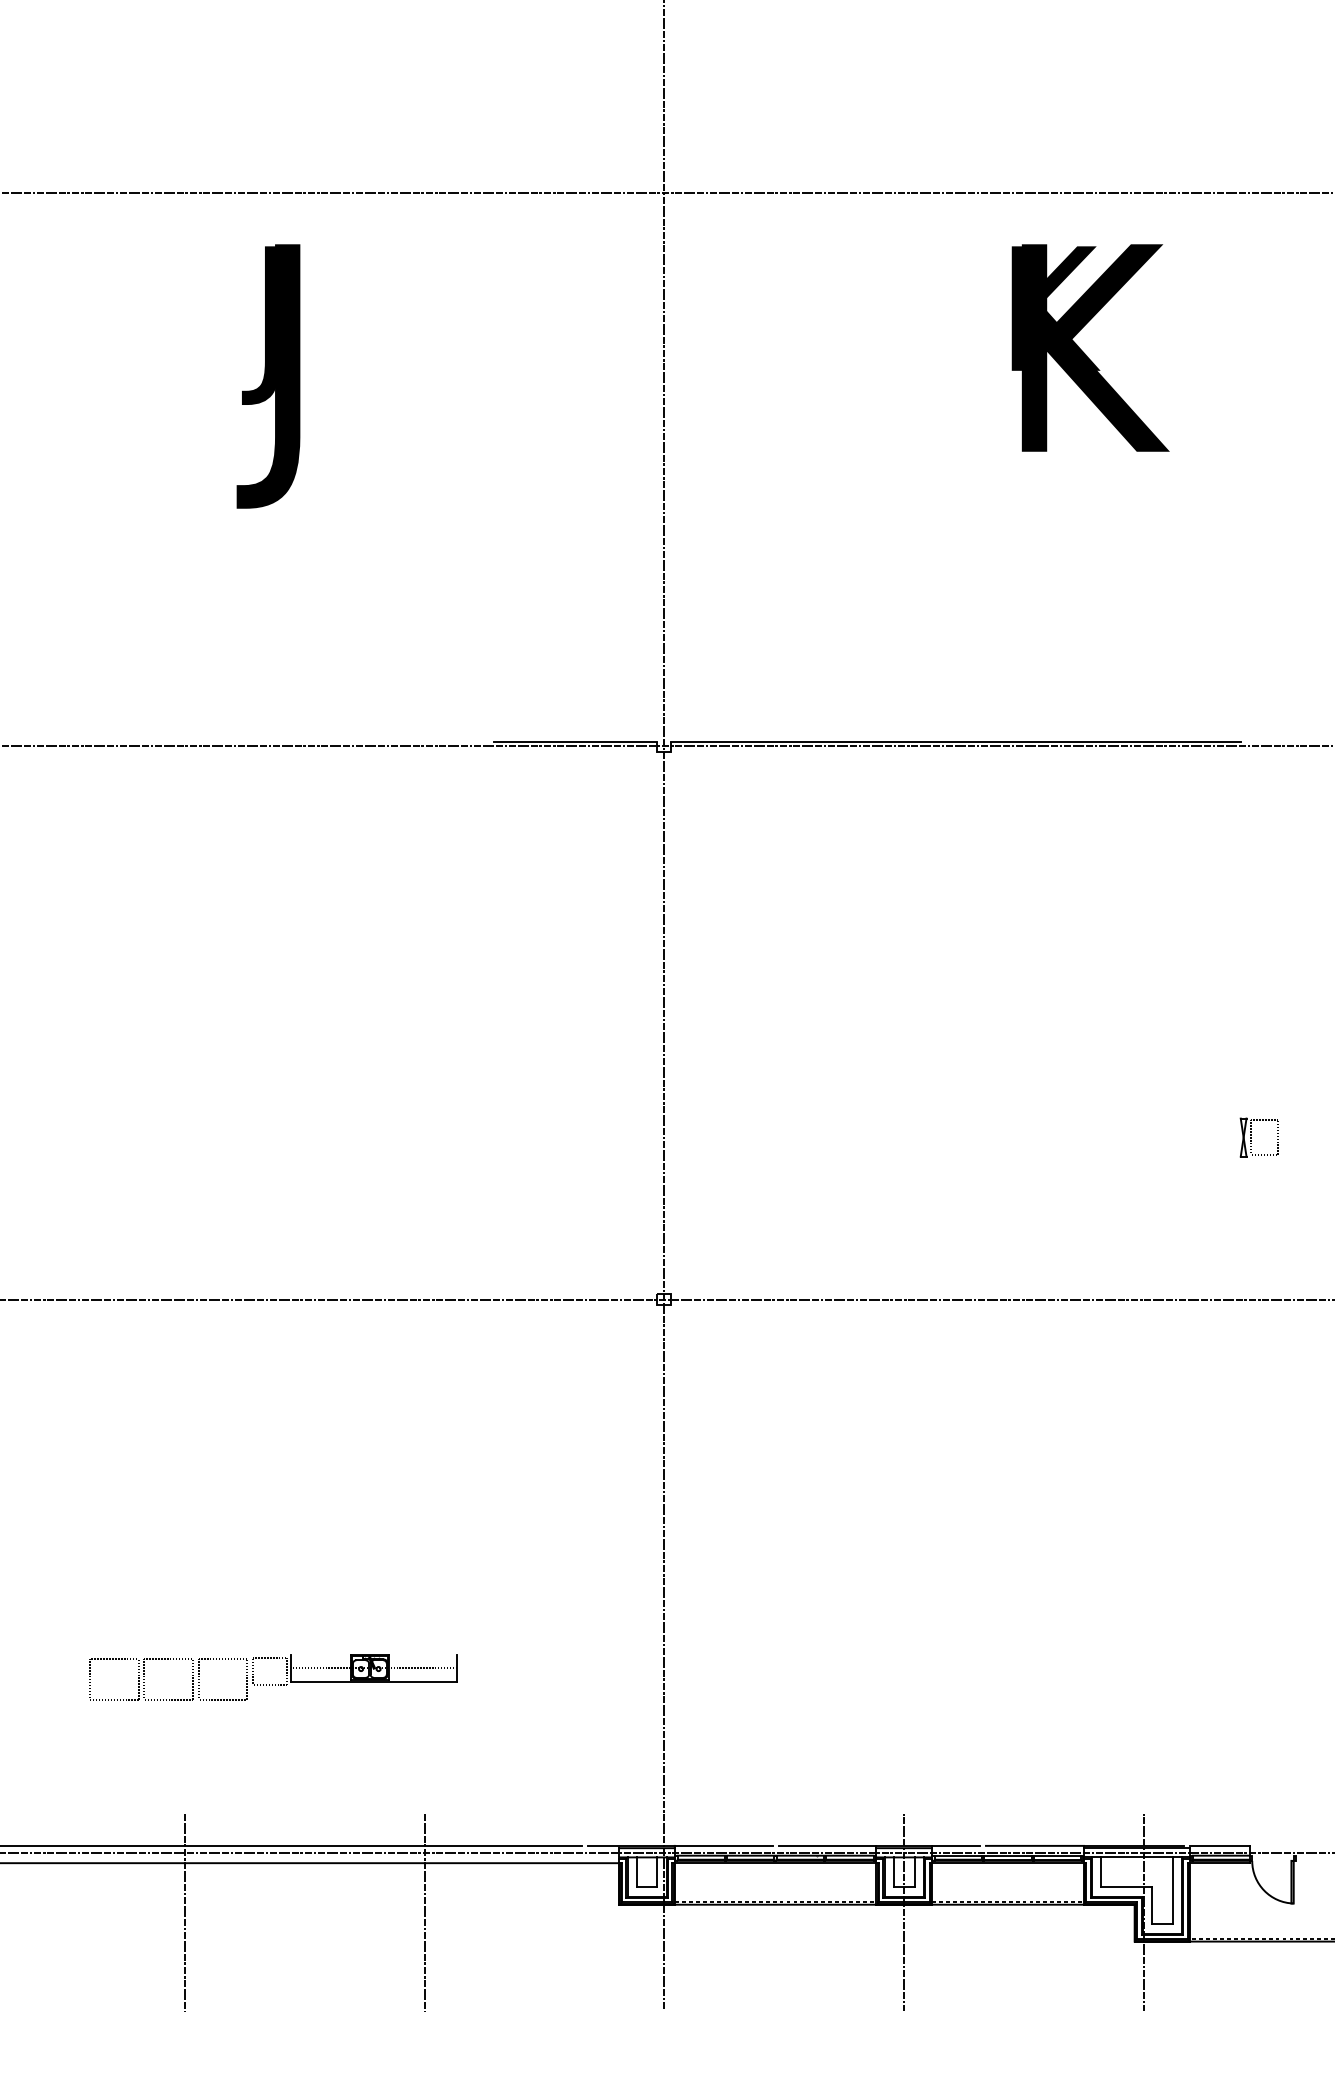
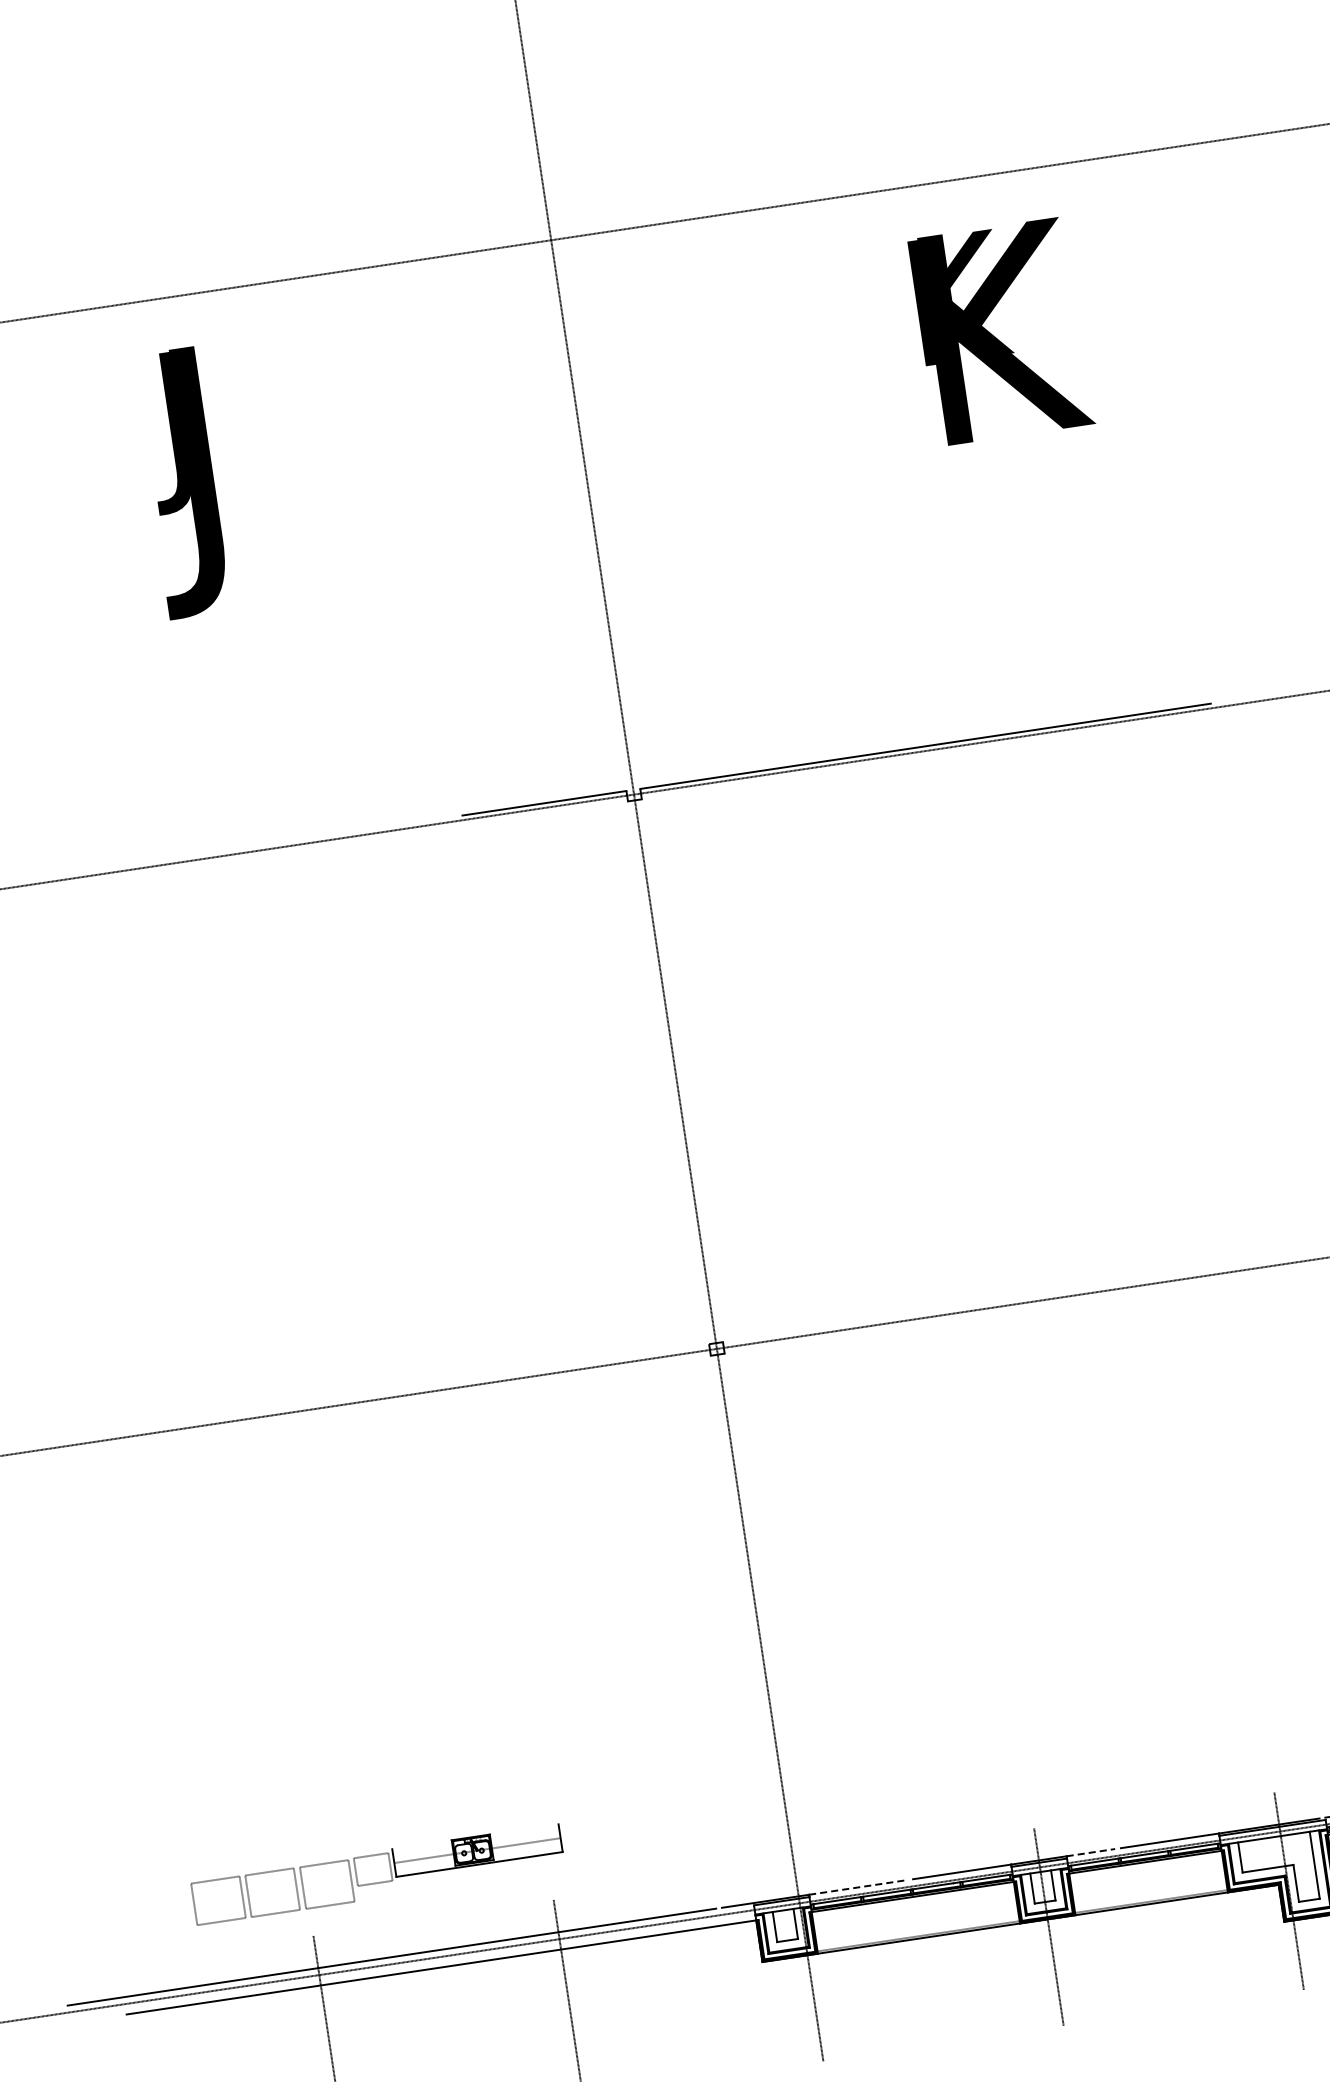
part: (1251, 1137) -> (1280, 1098), removed
part: (272, 1684) -> (377, 1882), moved
line: (723, 1845) -> (857, 1887), solid -> dashed
line: (956, 1845) -> (1091, 1852), solid -> dashed

